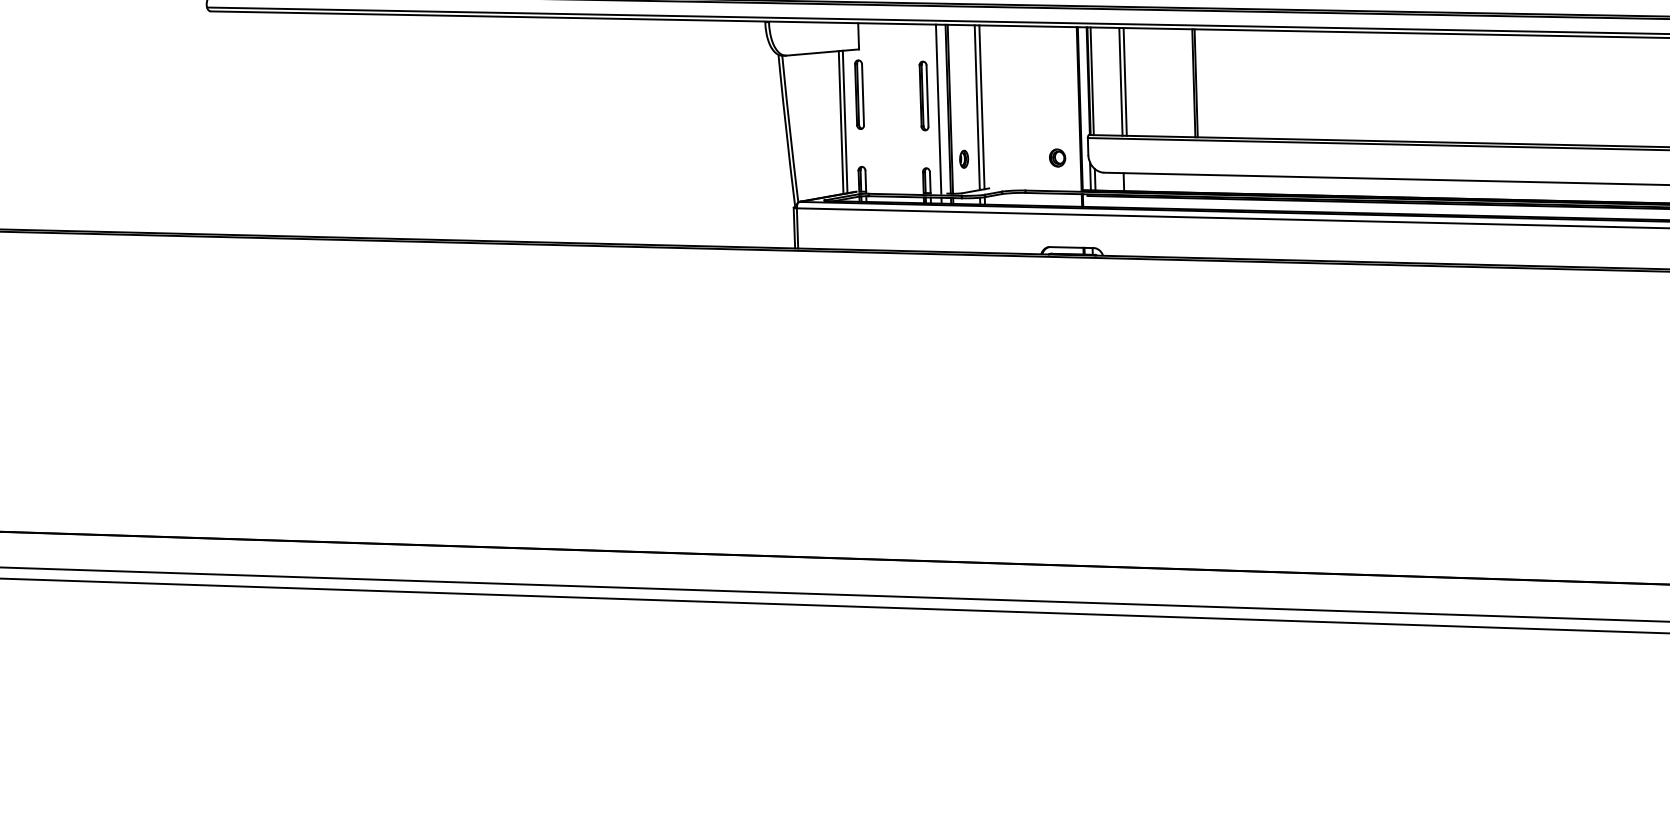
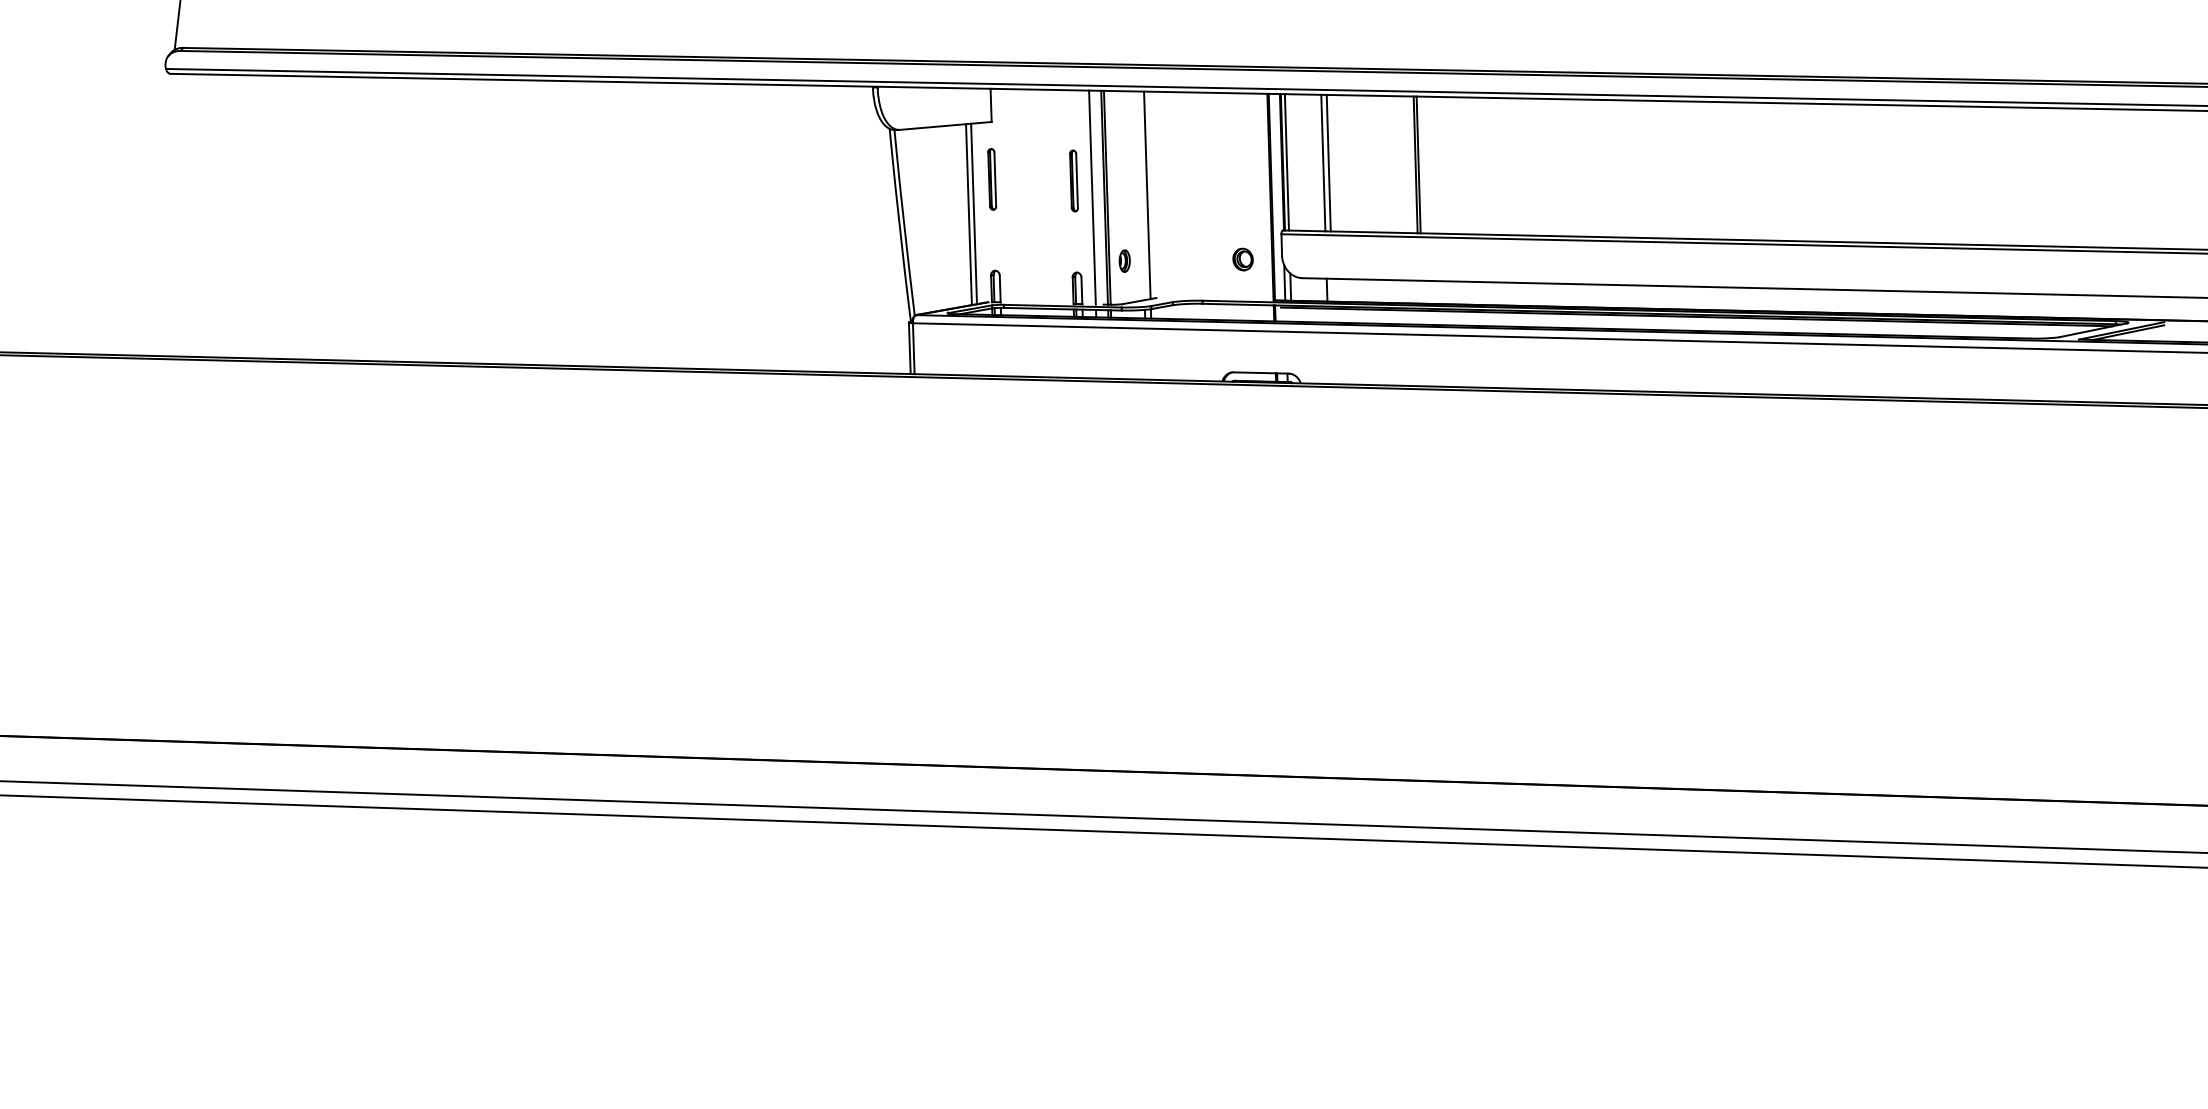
part: (858, 94) -> (991, 179), size x0.7
part: (923, 95) -> (1073, 180), size x0.7
line: (977, 107) -> (1141, 195), removed

